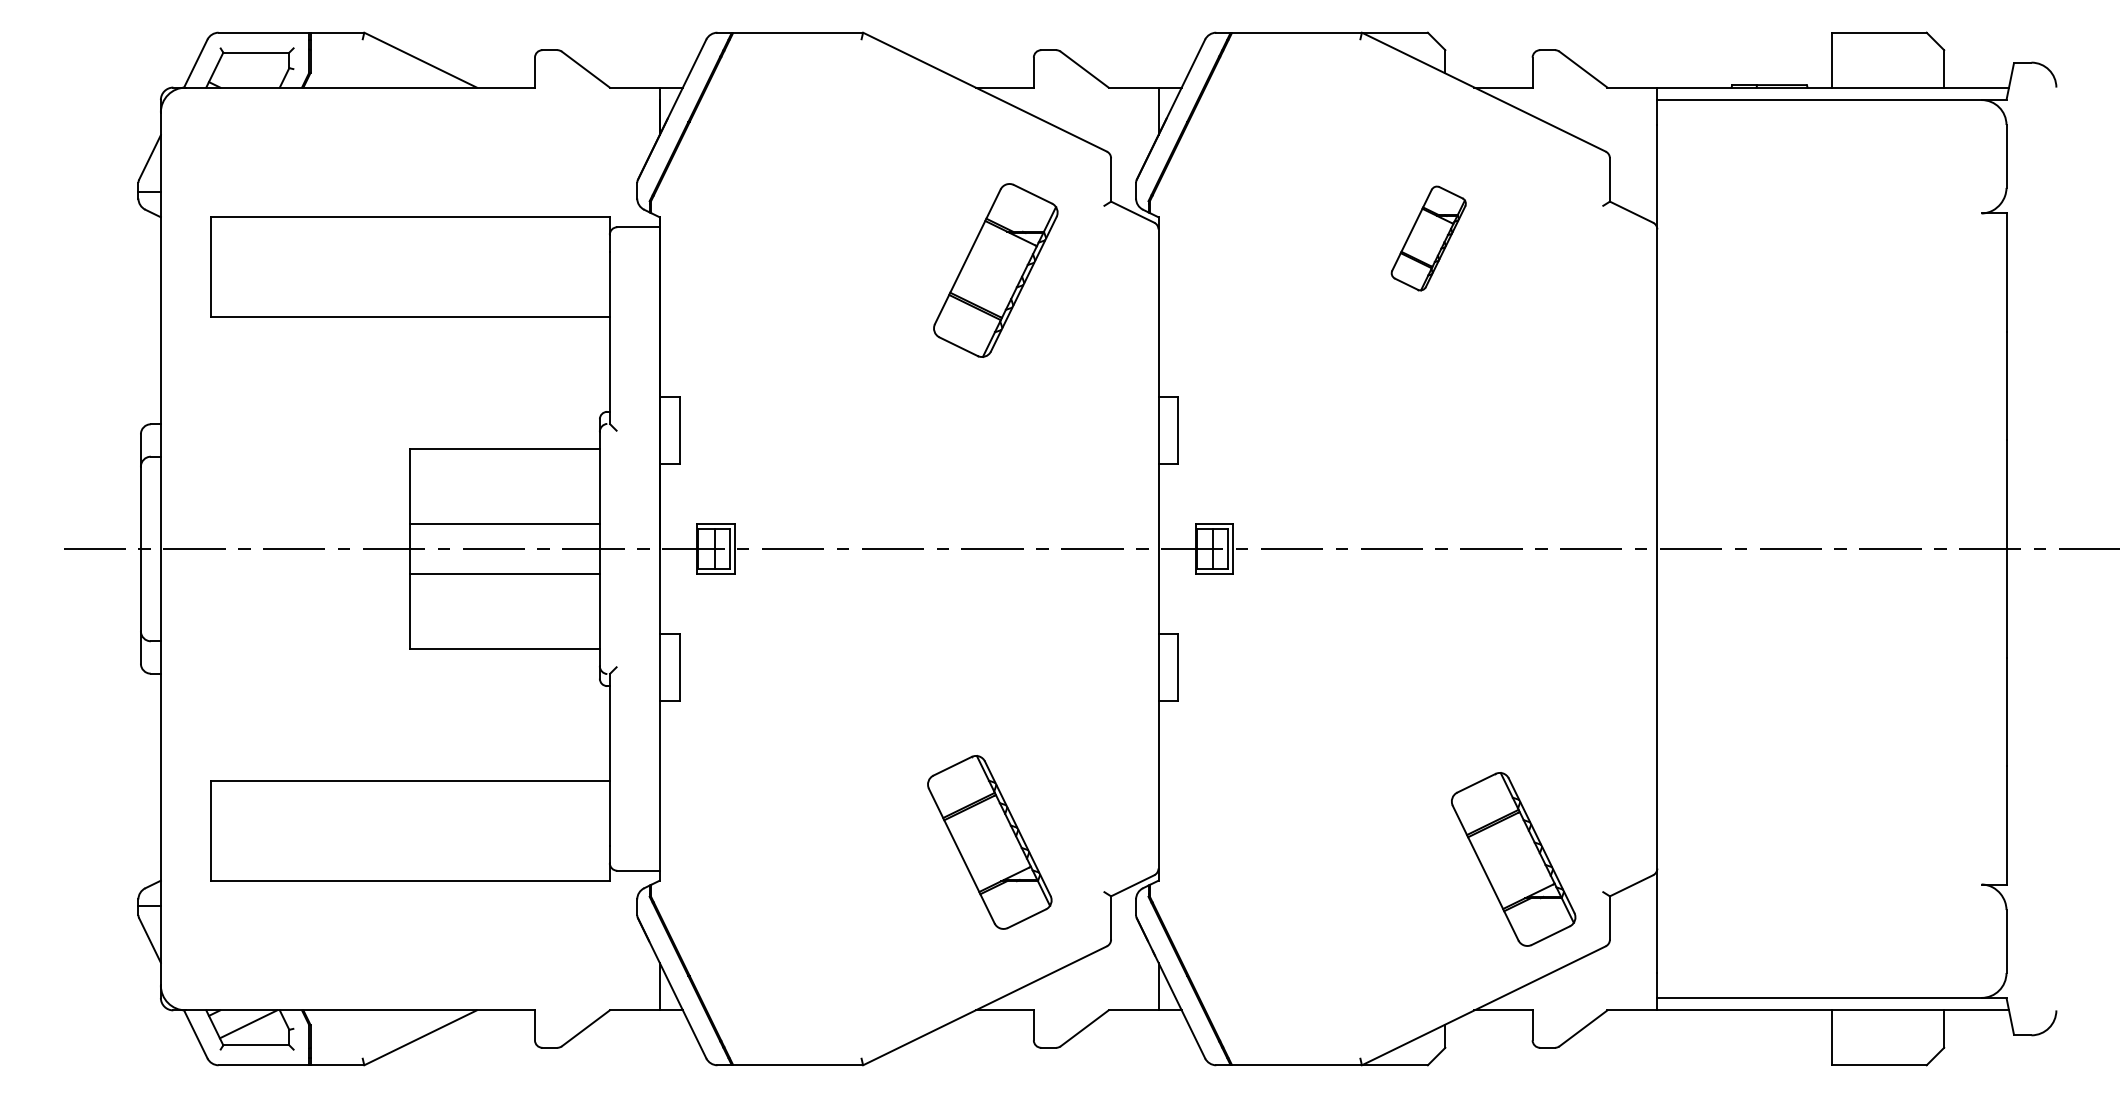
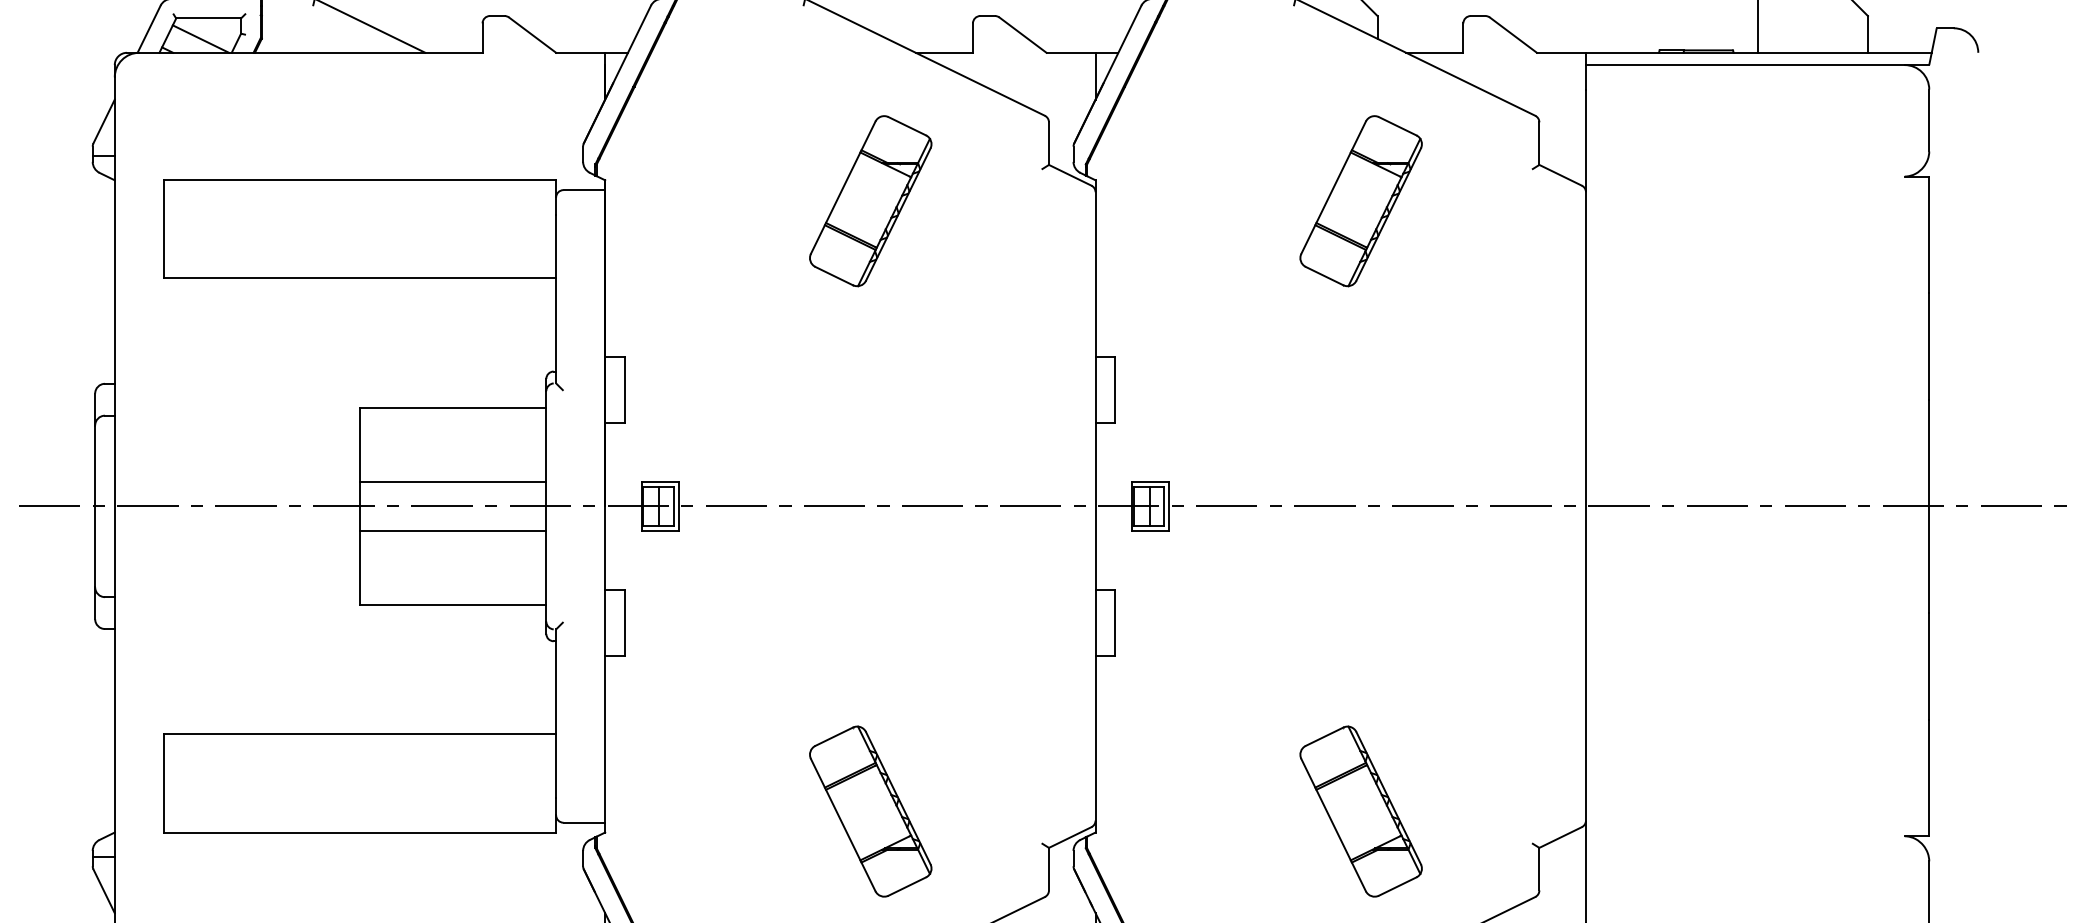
line: (248, 73) -> (200, 38), added
part: (1428, 238) -> (1361, 201), size x1.67
part: (995, 270) -> (870, 201), moved
part: (989, 842) -> (870, 811), moved
part: (1513, 859) -> (1361, 811), moved

